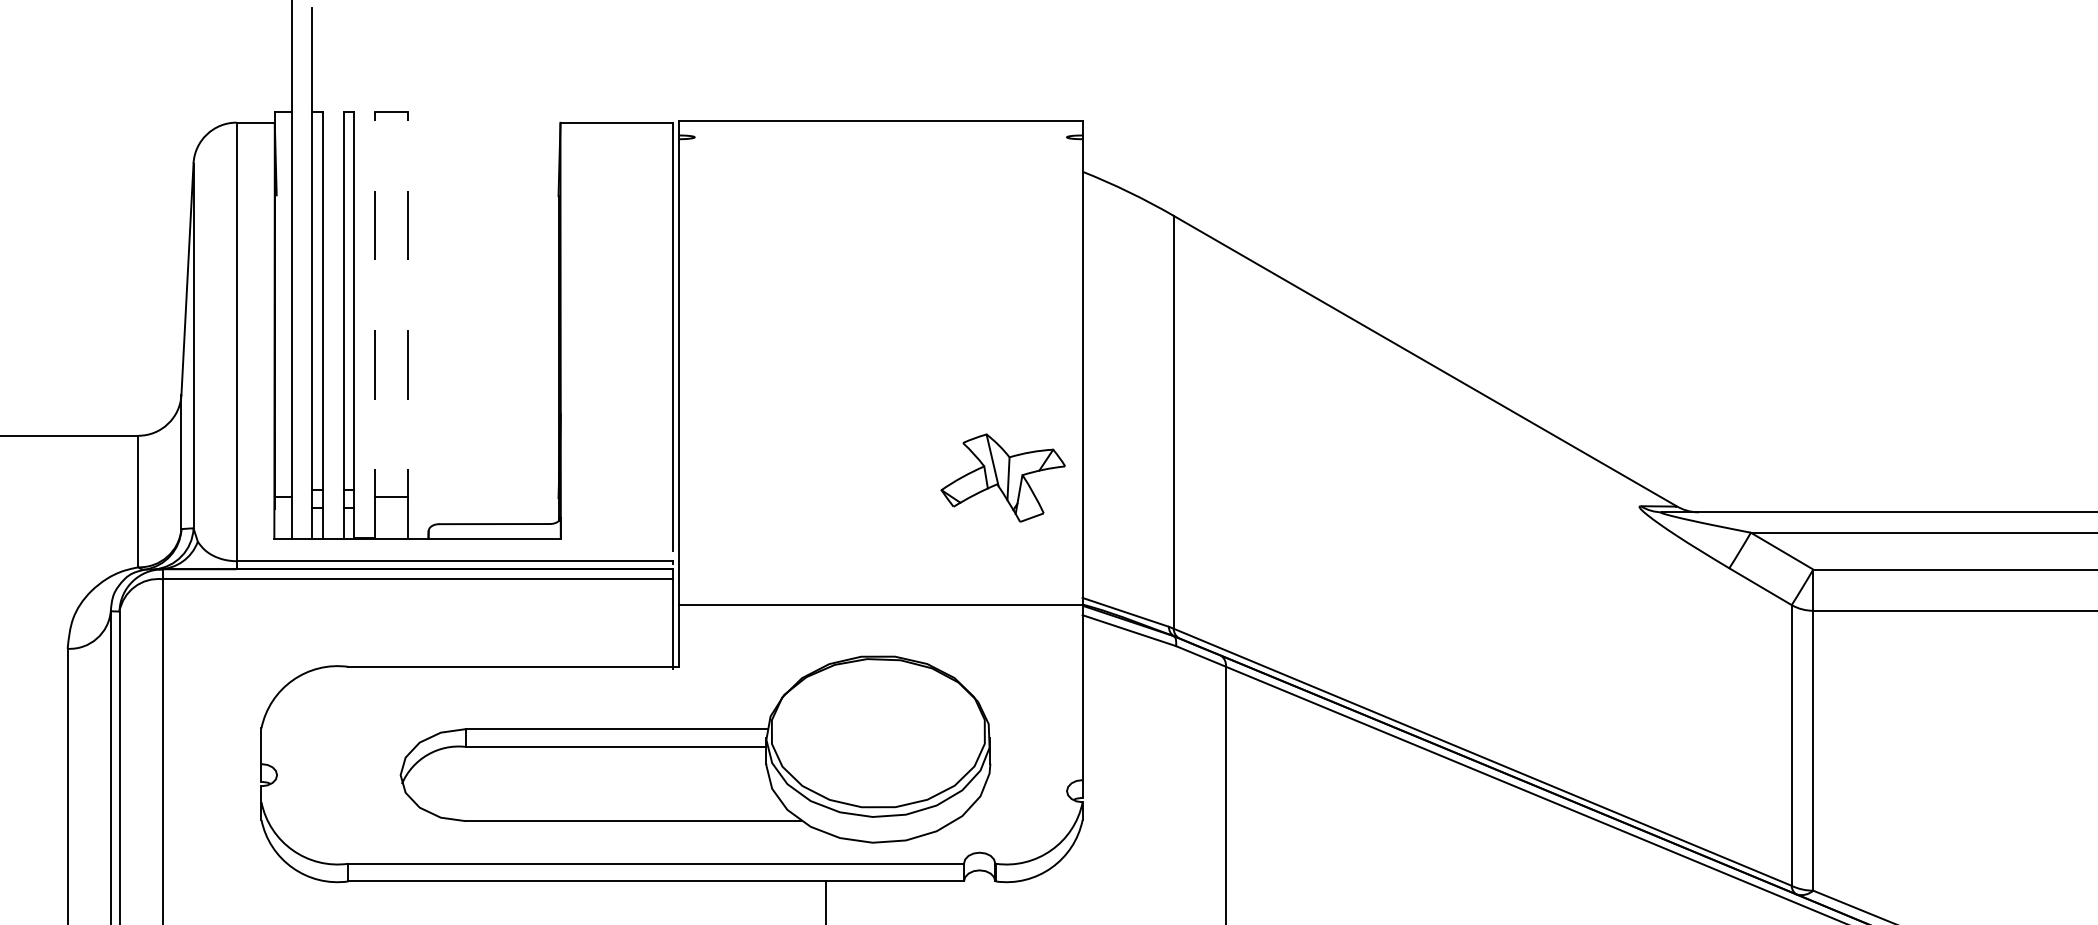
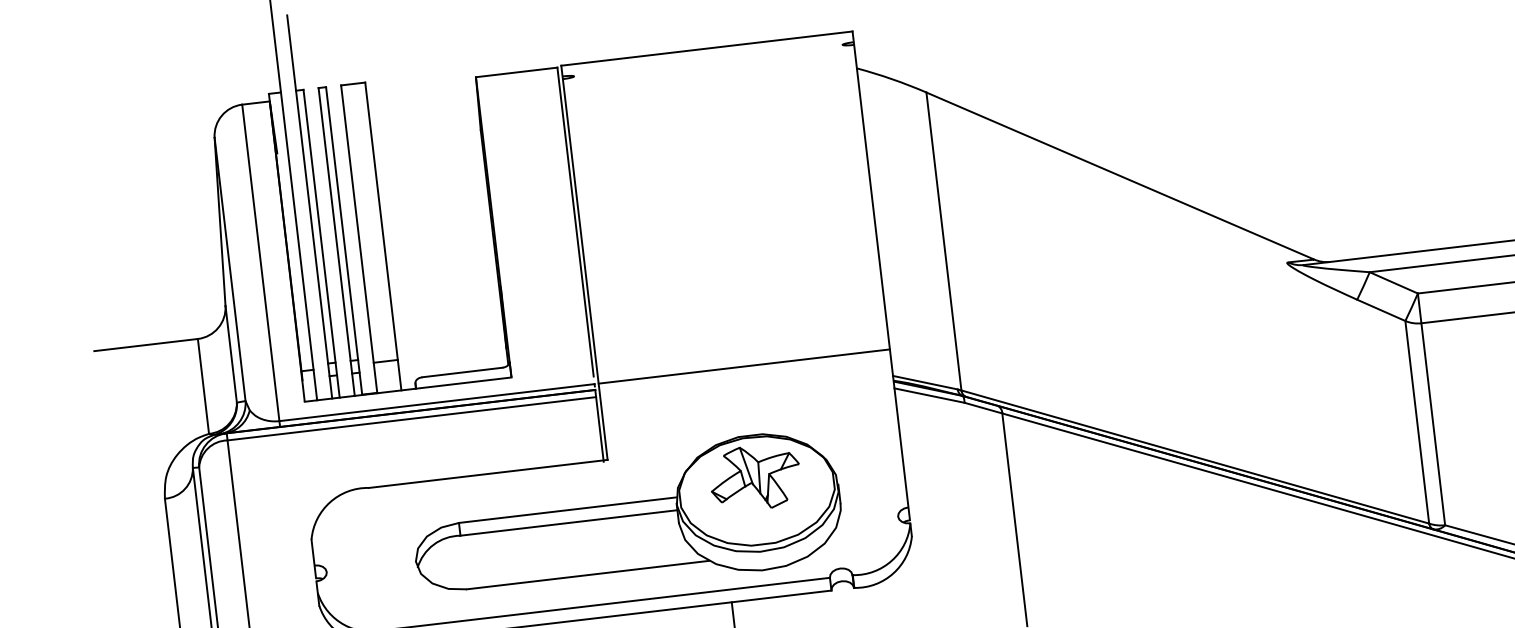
line: (374, 325) -> (358, 239), dashed -> solid
line: (408, 325) -> (383, 236), dashed -> solid
part: (1002, 477) -> (754, 477), moved
line: (880, 605) -> (744, 366), moved

